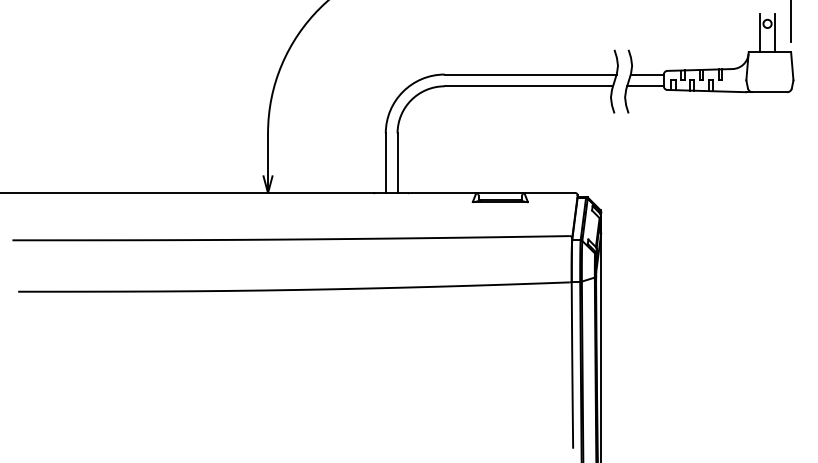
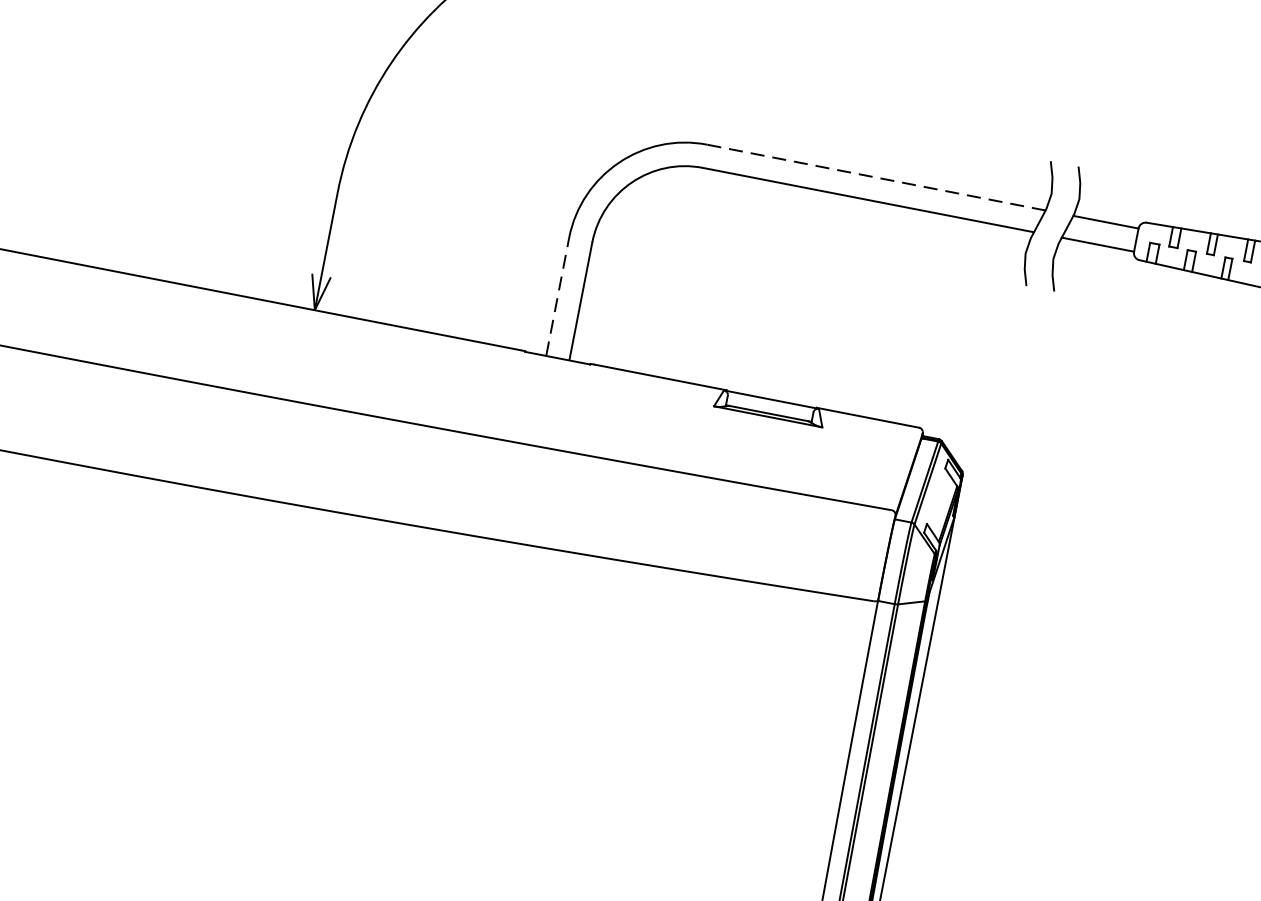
line: (531, 74) -> (878, 177), solid -> dashed
line: (385, 163) -> (557, 297), solid -> dashed

